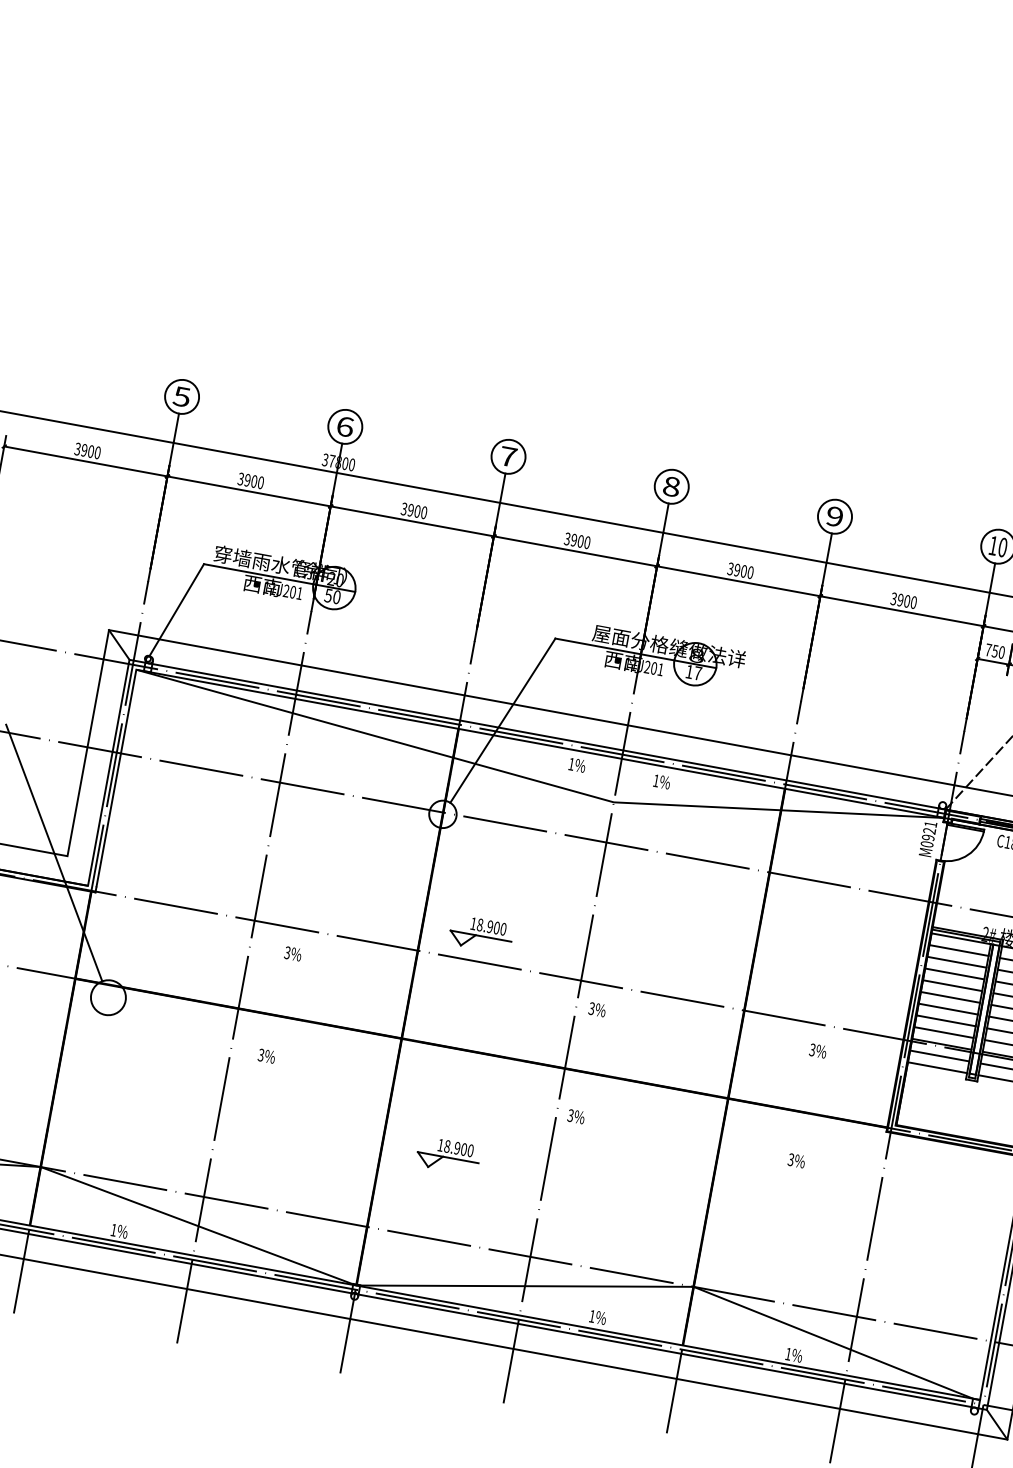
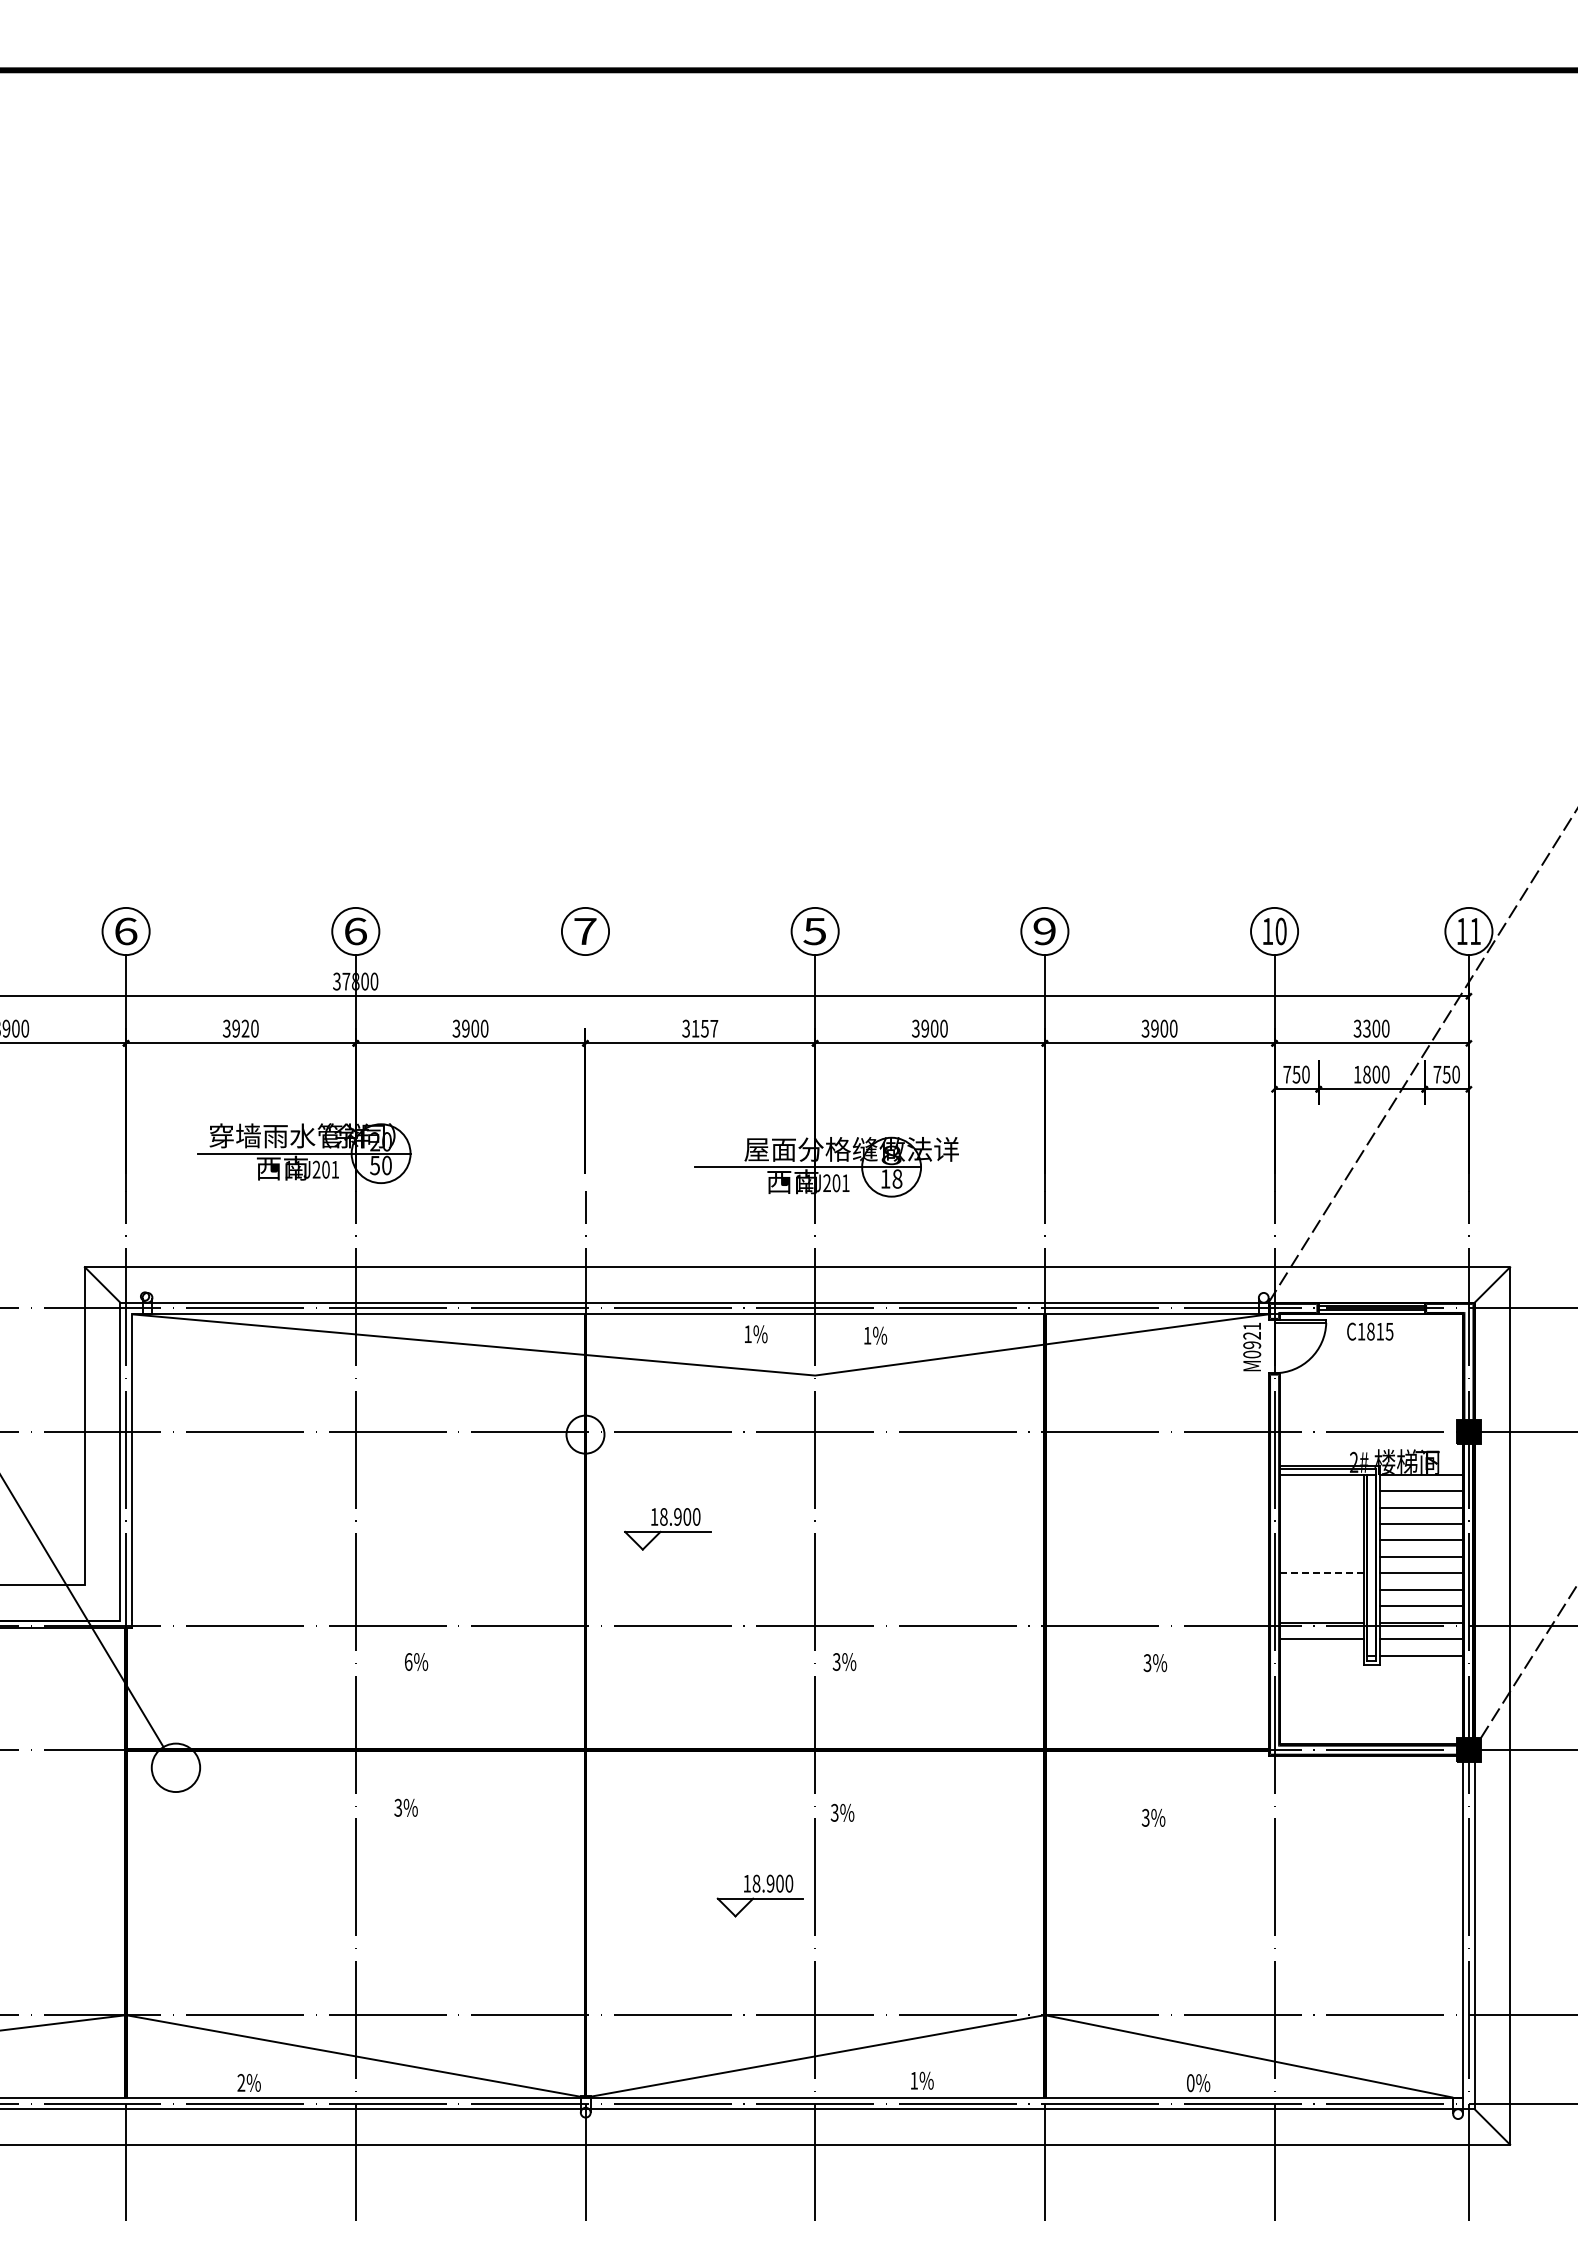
text: (181, 396) -> (125, 931), 5 -> 6
text: (254, 481) -> (245, 1028), 3900 -> 3920
text: (671, 486) -> (814, 931), 8 -> 5
text: (580, 541) -> (704, 1028), 3900 -> 3157
line: (490, 557) -> (585, 1072), removed
line: (176, 609) -> (171, 1222), removed
text: (698, 673) -> (897, 1178), 17 -> 18
line: (502, 720) -> (643, 1292), removed
part: (481, 934) -> (667, 1529), moved
line: (958, 950) -> (1321, 1491), removed
text: (287, 952) -> (408, 1661), 3%%% -> 6%%%
line: (956, 962) -> (1321, 1507), removed
line: (954, 974) -> (1321, 1524), removed
line: (952, 985) -> (1321, 1540), removed
line: (950, 996) -> (1321, 1556), removed
line: (948, 1009) -> (1322, 1573), solid -> dashed
line: (945, 1020) -> (1321, 1589), removed
line: (943, 1032) -> (1321, 1606), removed
line: (937, 1067) -> (1321, 1655), removed
part: (447, 1155) -> (759, 1895), moved
text: (113, 1229) -> (241, 2082), 1%%% -> 2%%%
text: (788, 1354) -> (1190, 2083), 1%%% -> 0%%%

